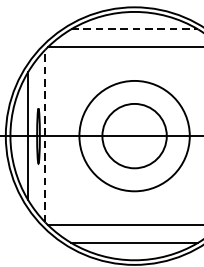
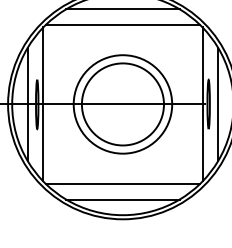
line: (134, 29) -> (122, 9), dashed -> solid
line: (45, 135) -> (43, 103), dashed -> solid
circle: (134, 136) -> (122, 104), size x1.43

